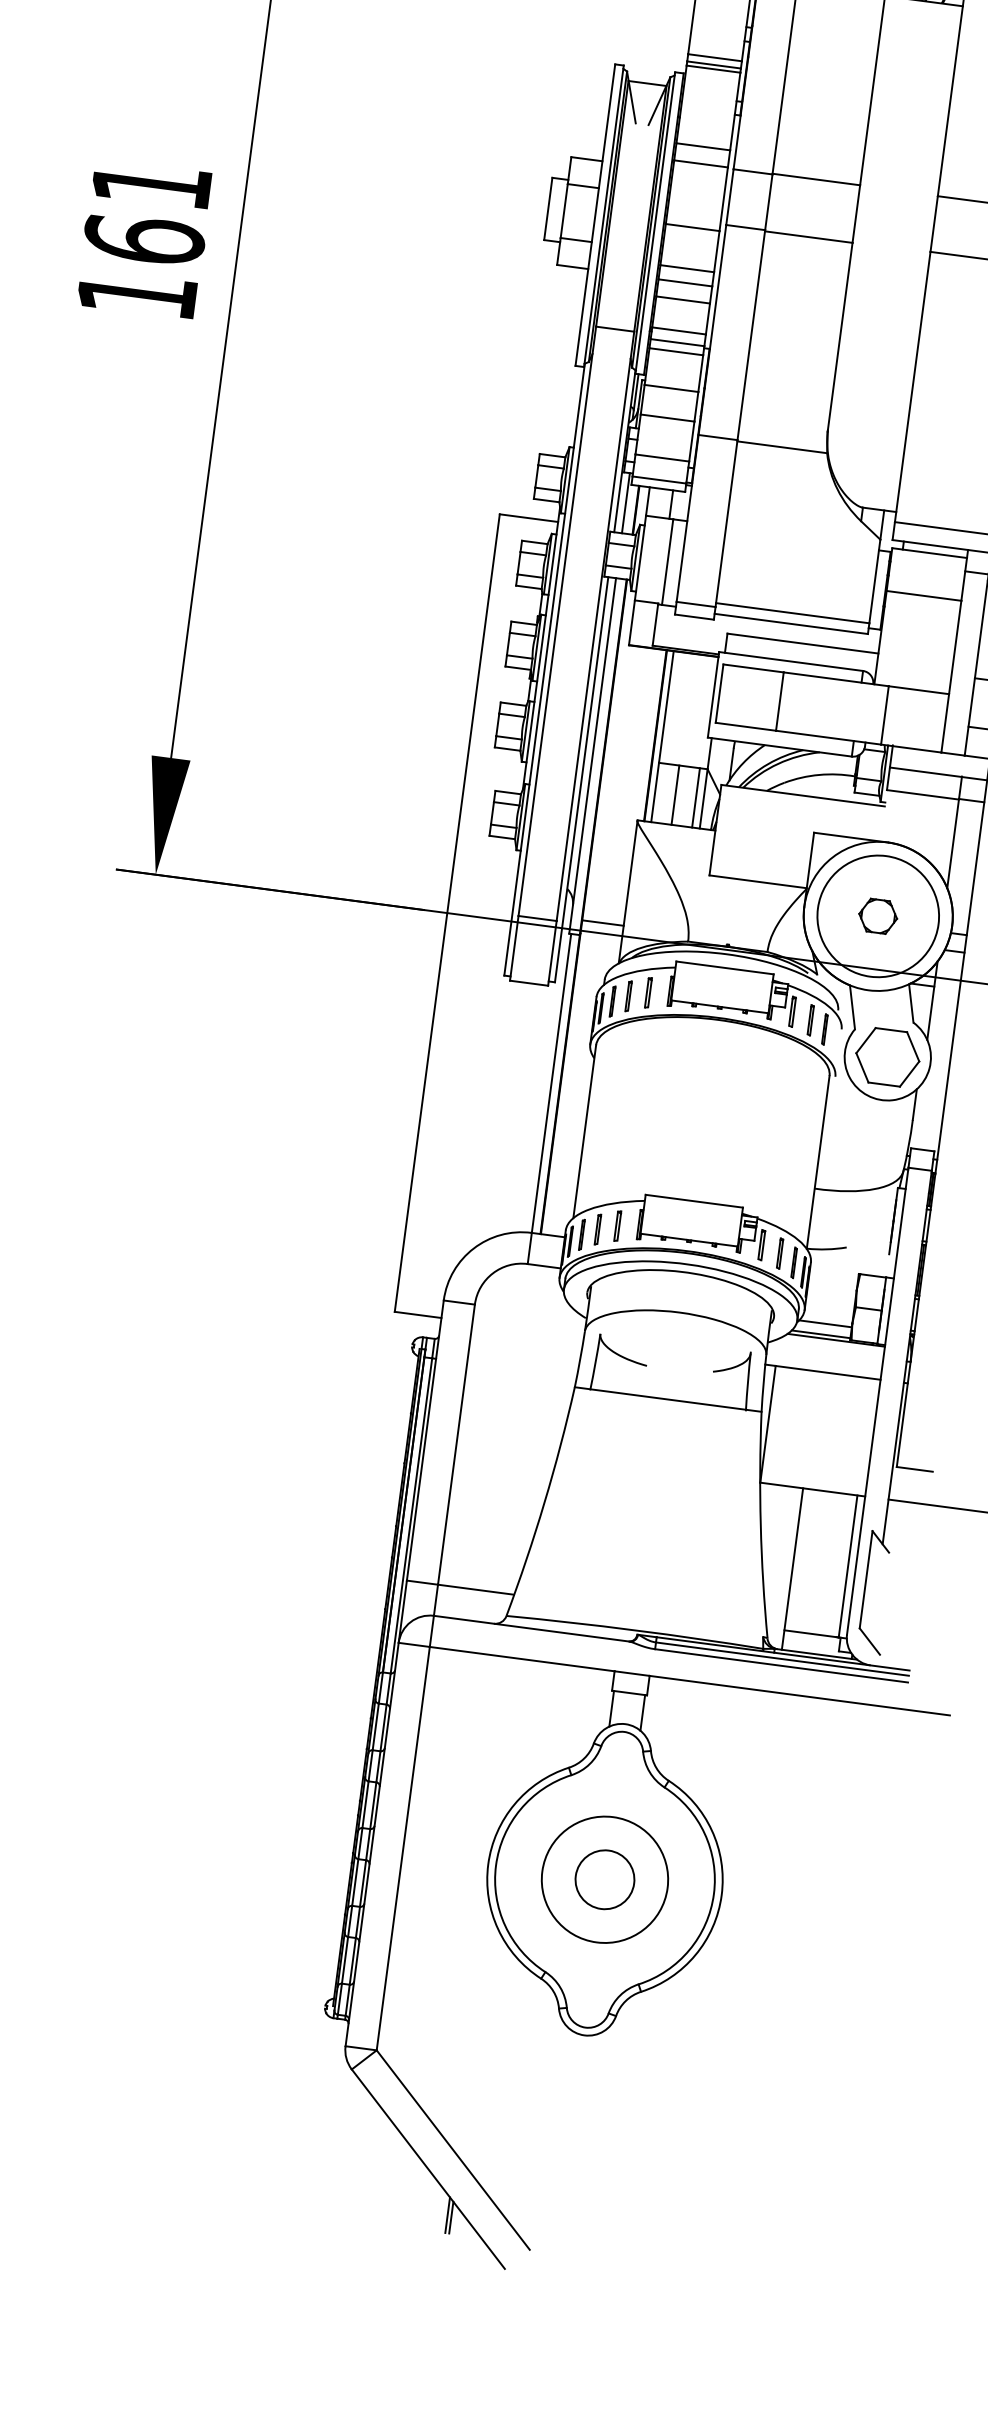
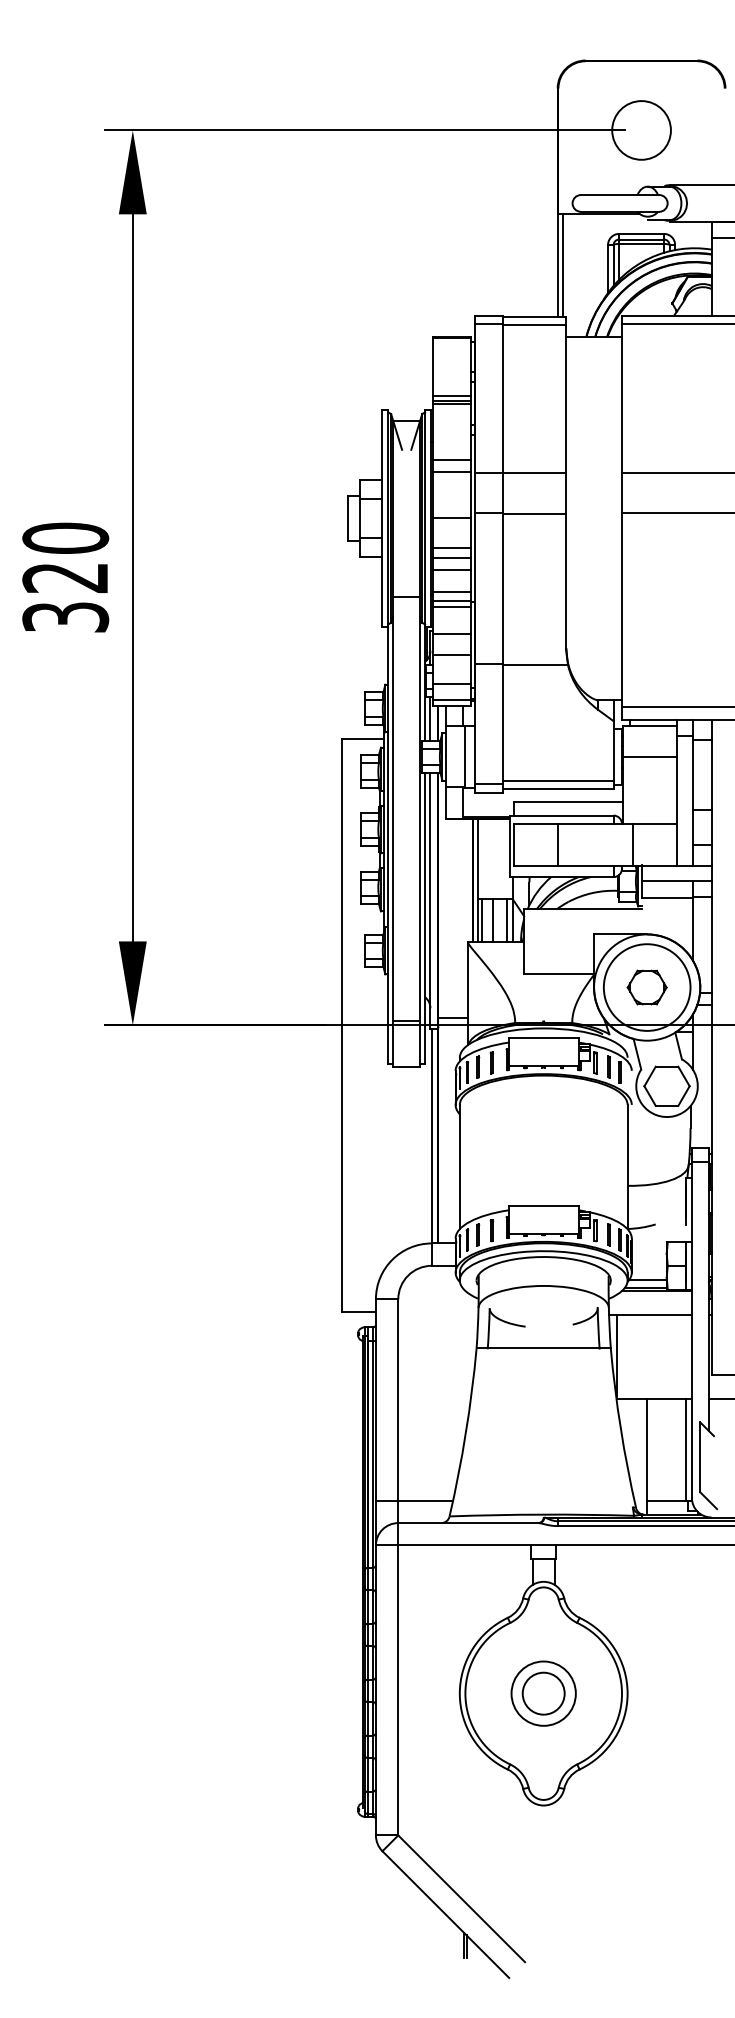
text: (144, 239) -> (65, 577), 161 -> 320
line: (661, 792) -> (482, 920), added
part: (877, 916) -> (646, 987), size x1.43
circle: (604, 1879) -> (543, 1693), size x0.71

